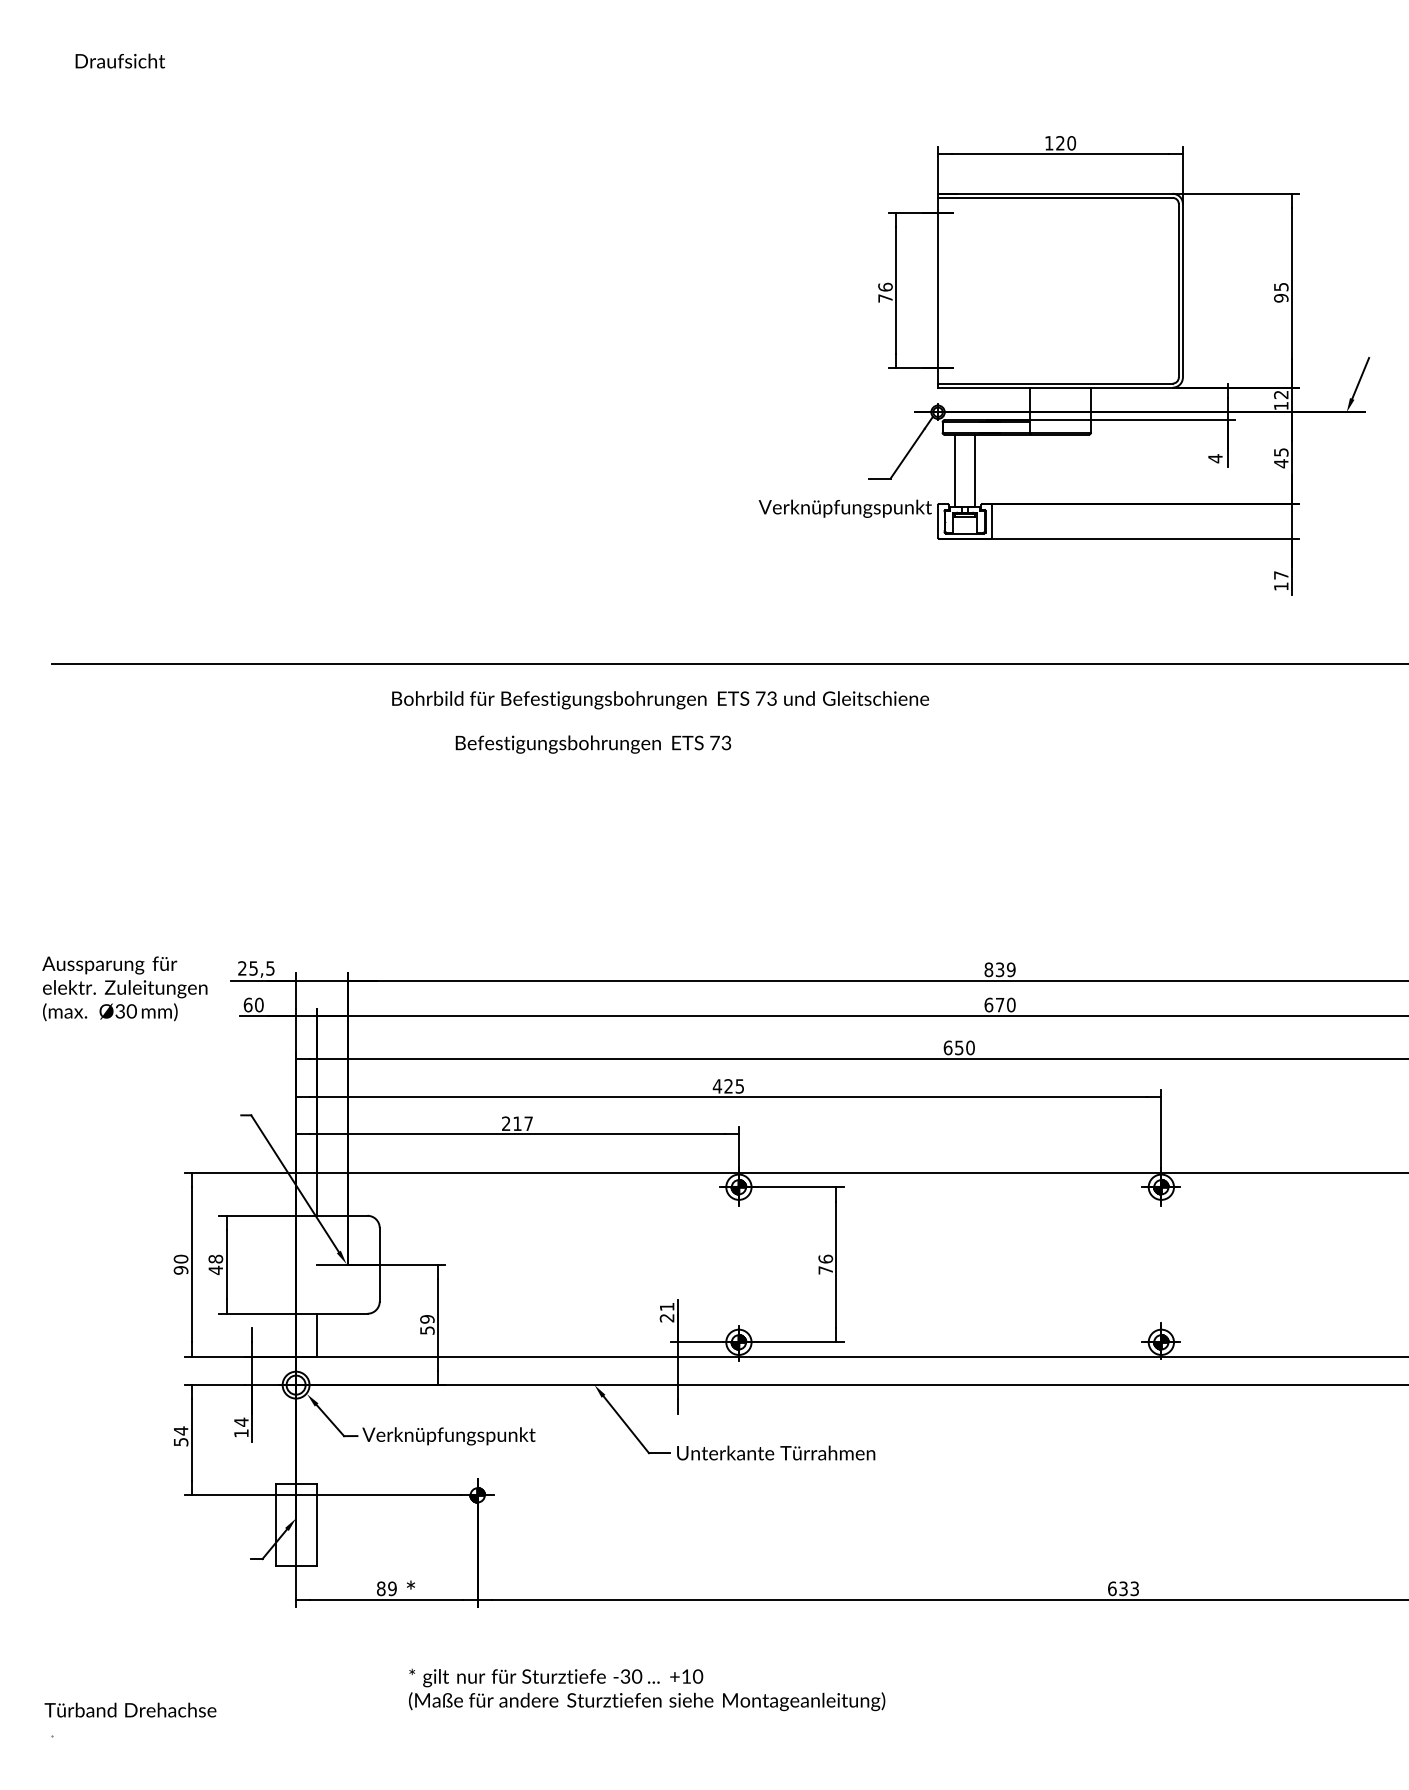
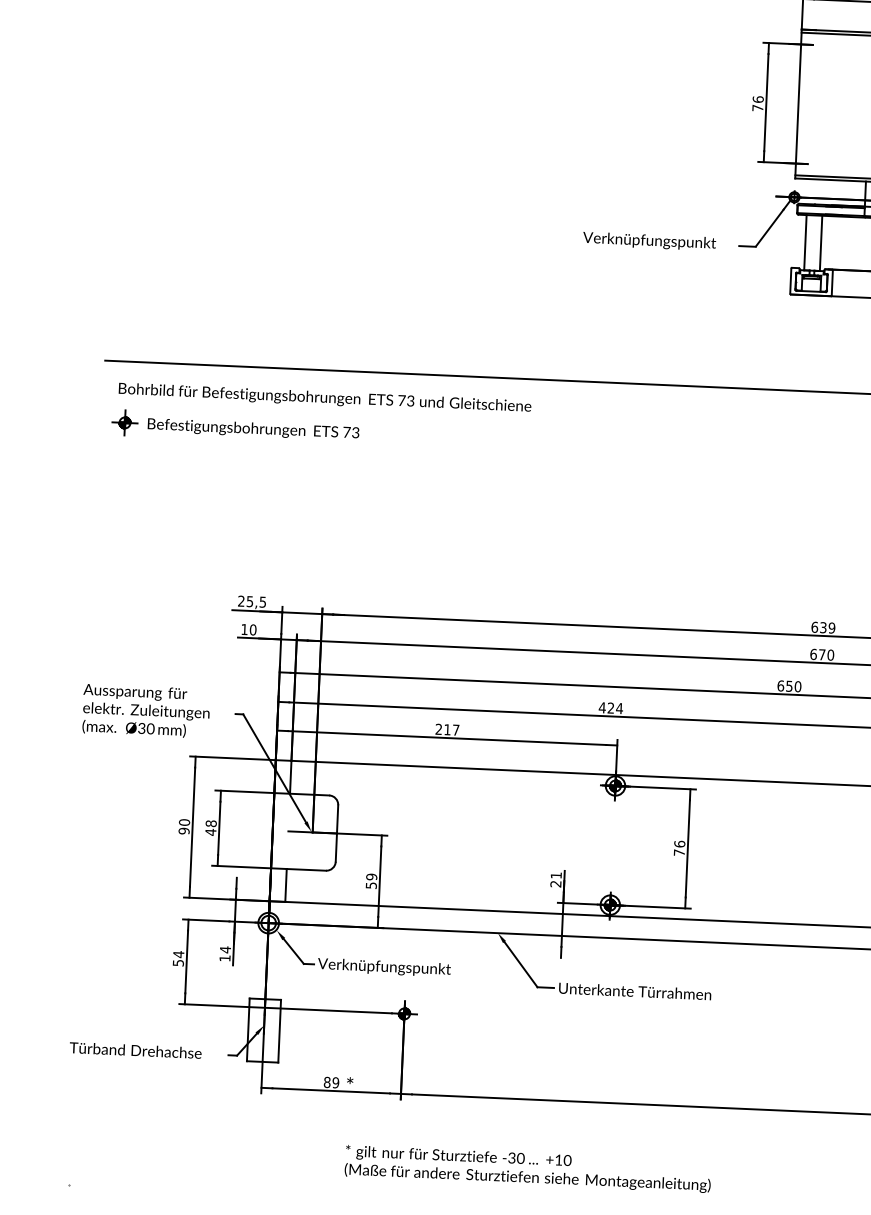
text: (844, 508) -> (648, 241), moved
text: (660, 700) -> (324, 398), moved
part: (80, 743) -> (124, 423), added
text: (593, 744) -> (253, 429), moved
text: (988, 969) -> (814, 627), 839 -> 639
text: (124, 988) -> (145, 711), moved
text: (247, 1004) -> (244, 629), 60 -> 10
text: (739, 1086) -> (619, 708), 425 -> 424
text: (130, 1709) -> (135, 1050), moved

